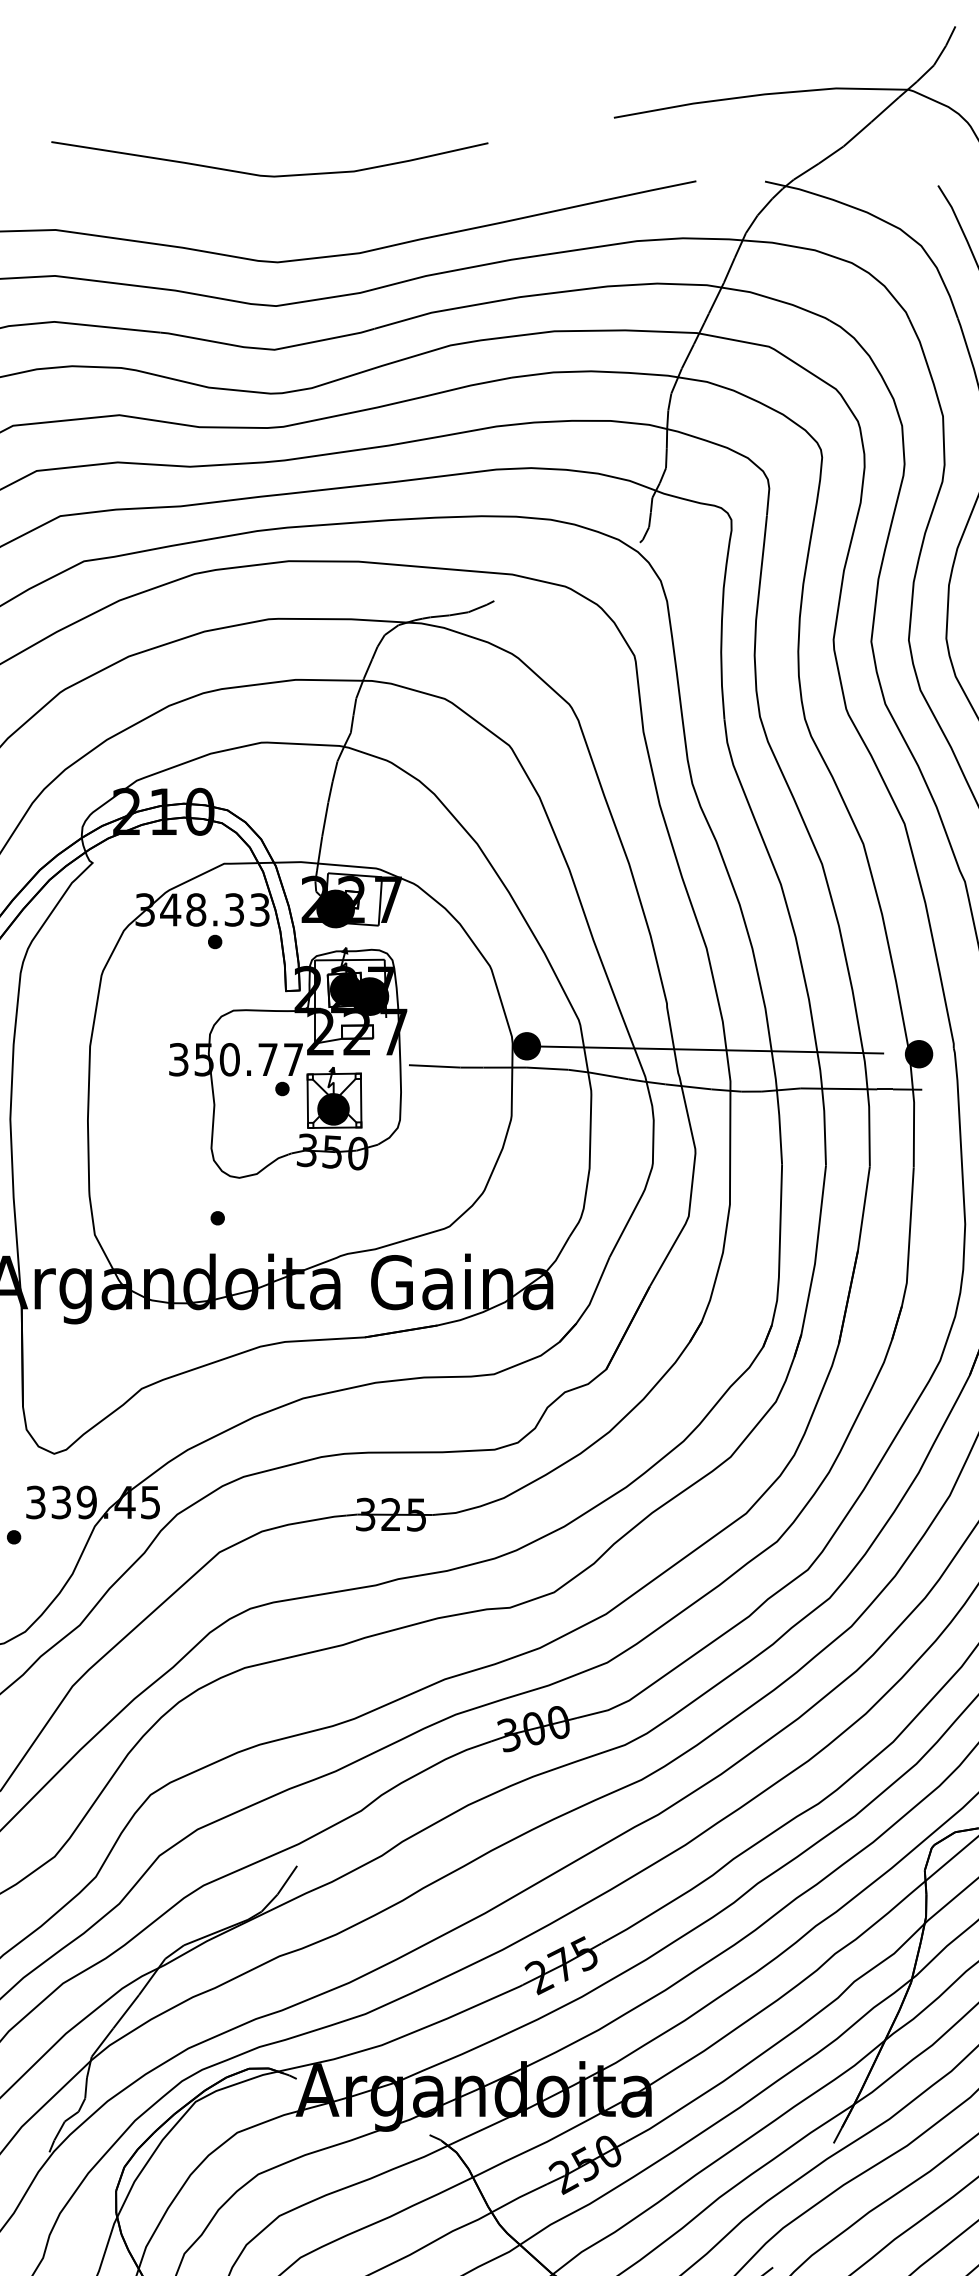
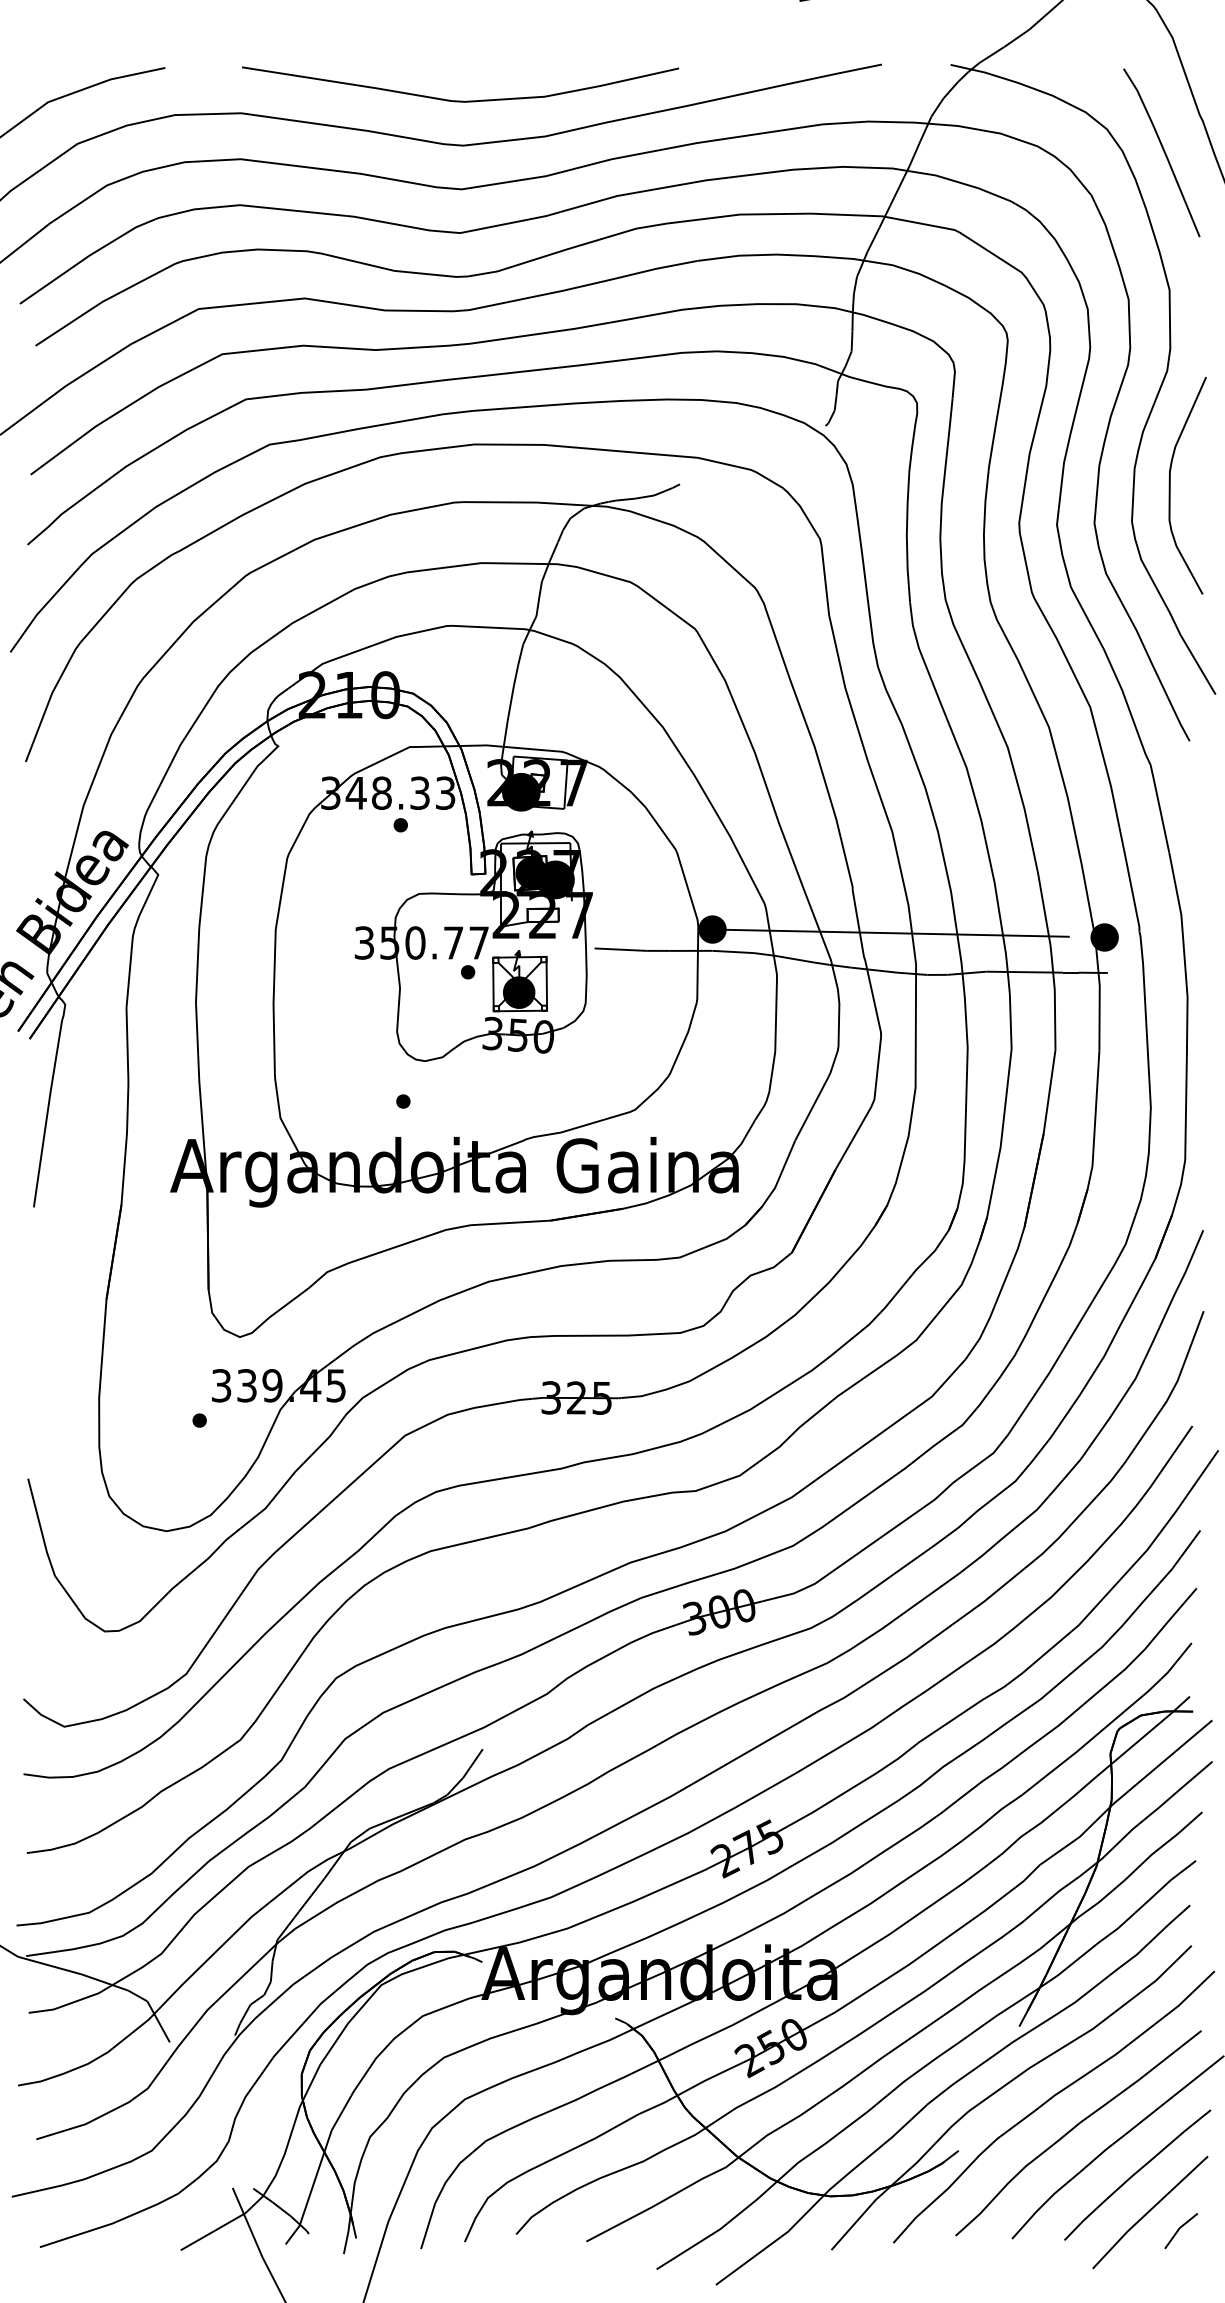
curve: (269, 175) -> (460, 100), moved

